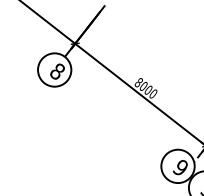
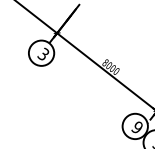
text: (56, 70) -> (42, 53), 8 -> 3

